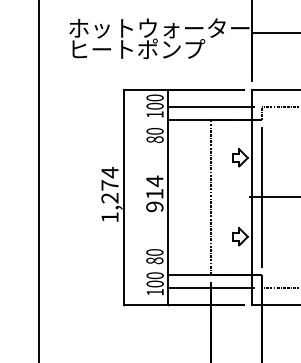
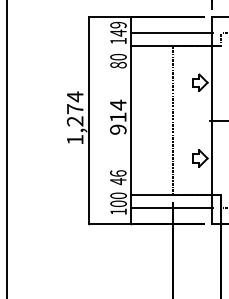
text: (154, 102) -> (117, 29), 100 -> 149
line: (262, 197) -> (221, 120), removed
text: (154, 256) -> (117, 177), 80 -> 46

